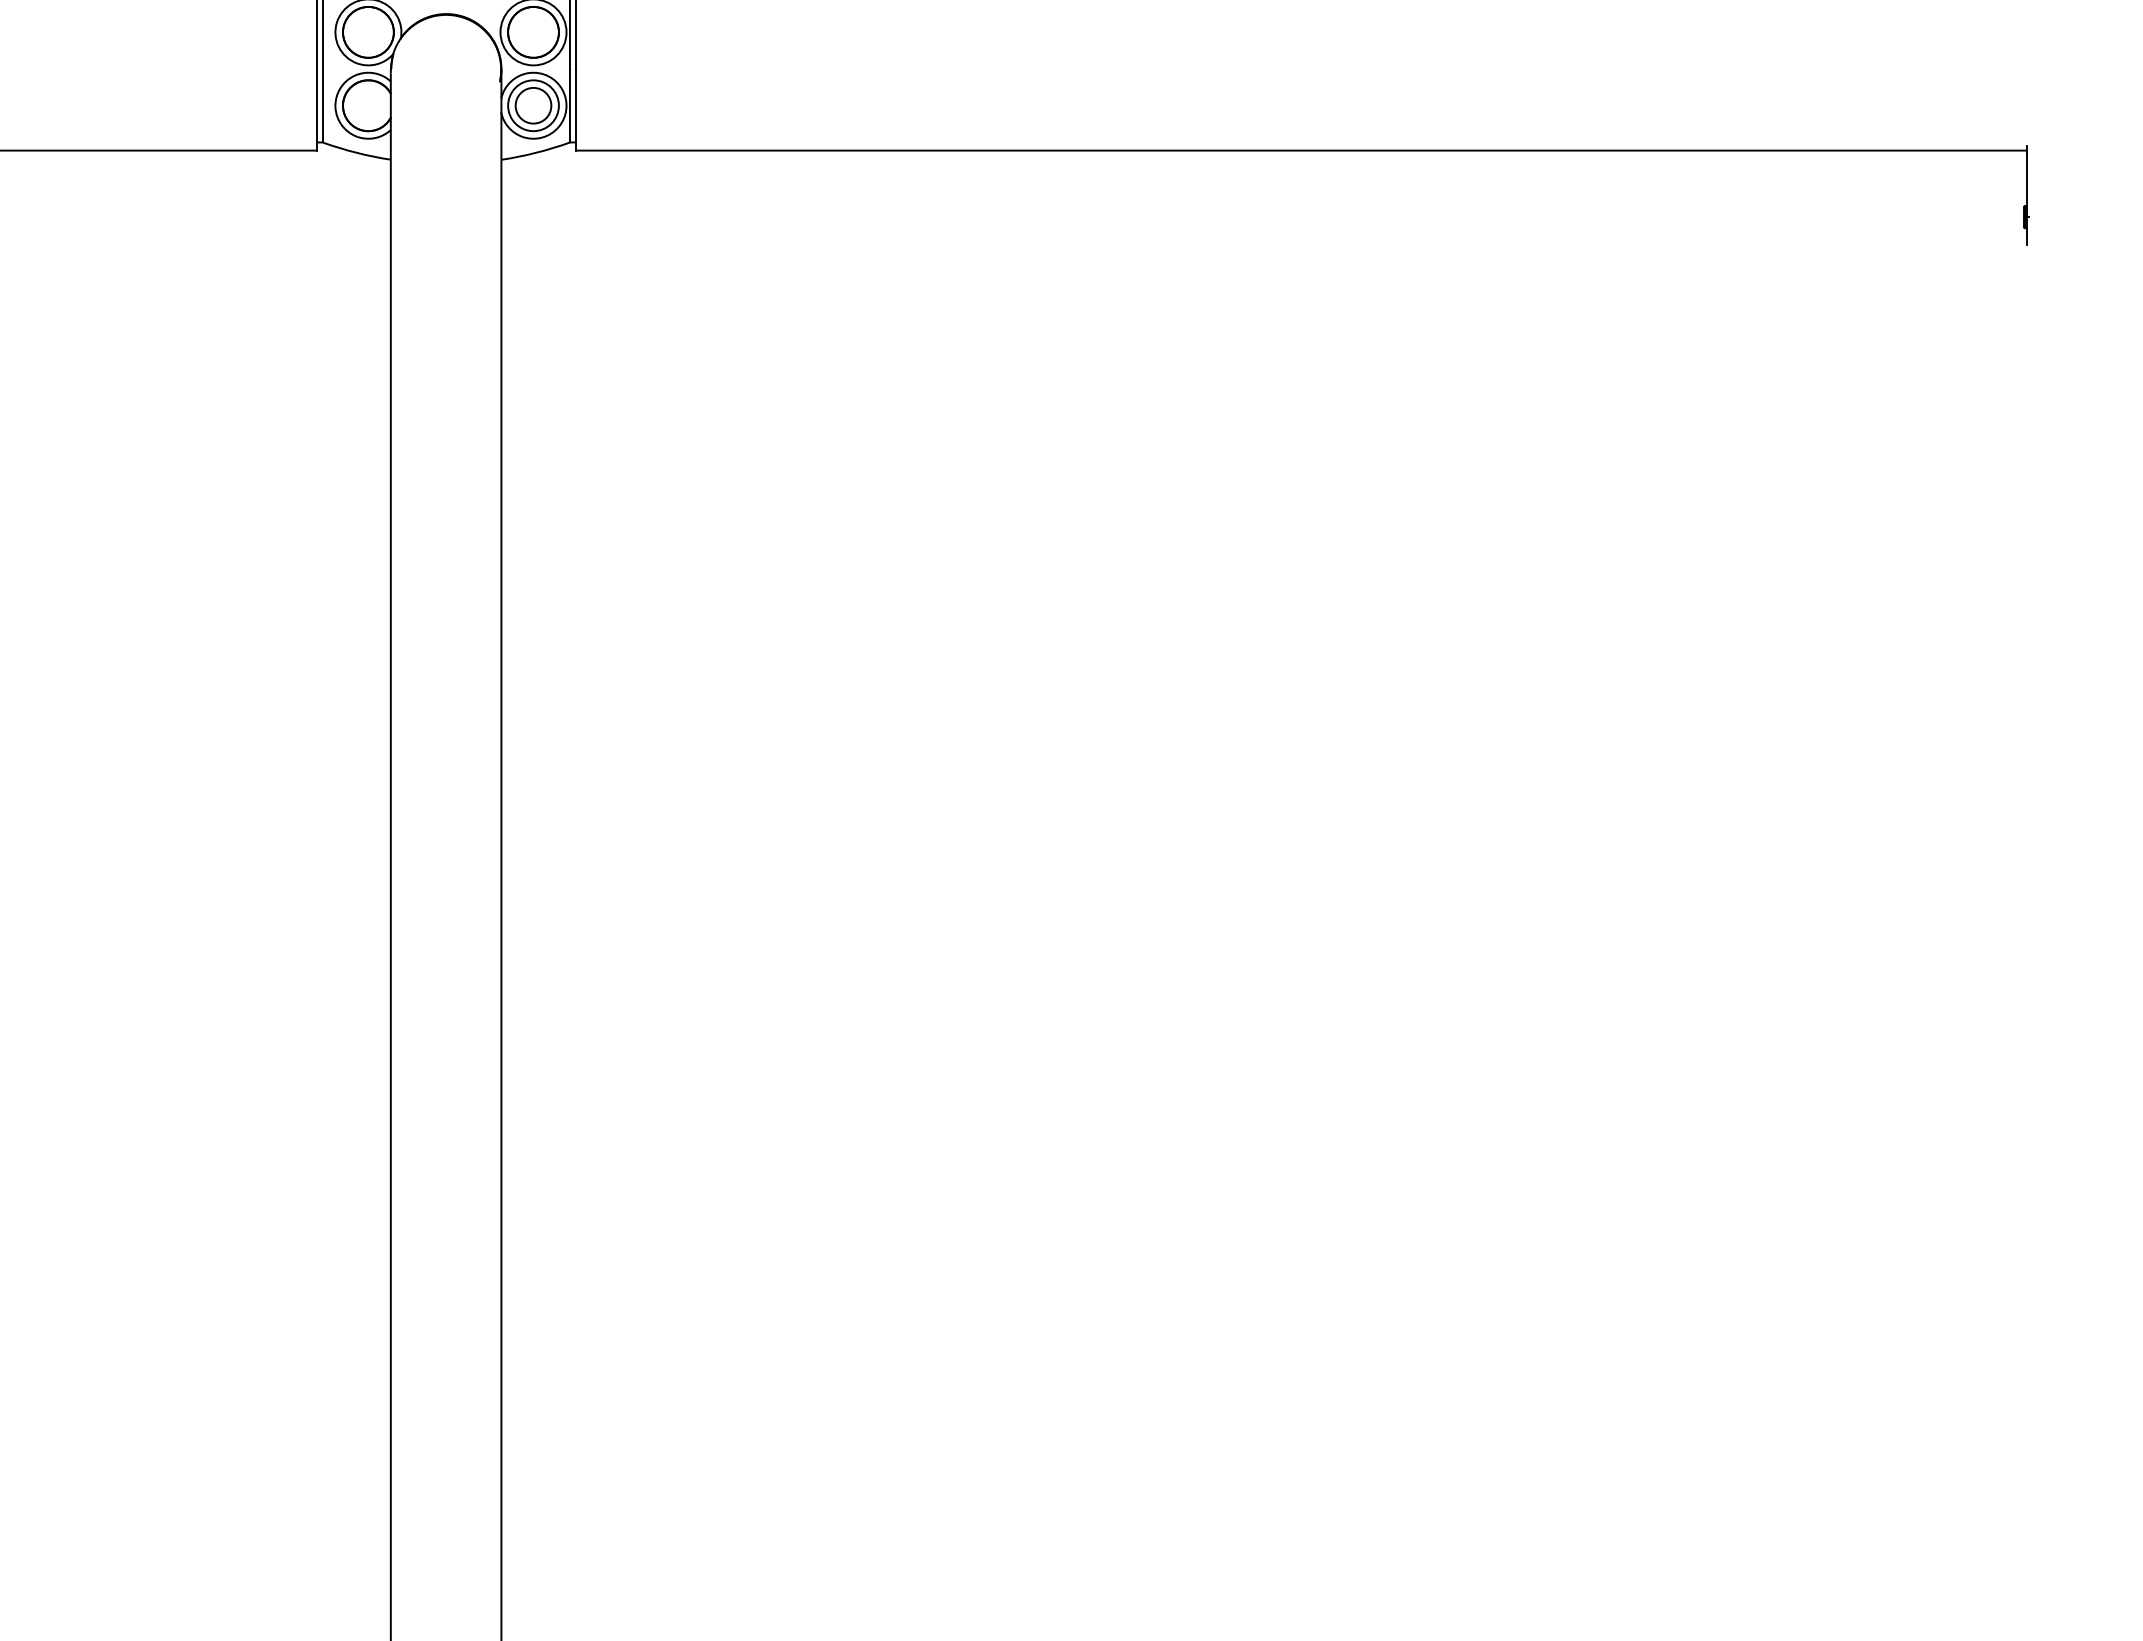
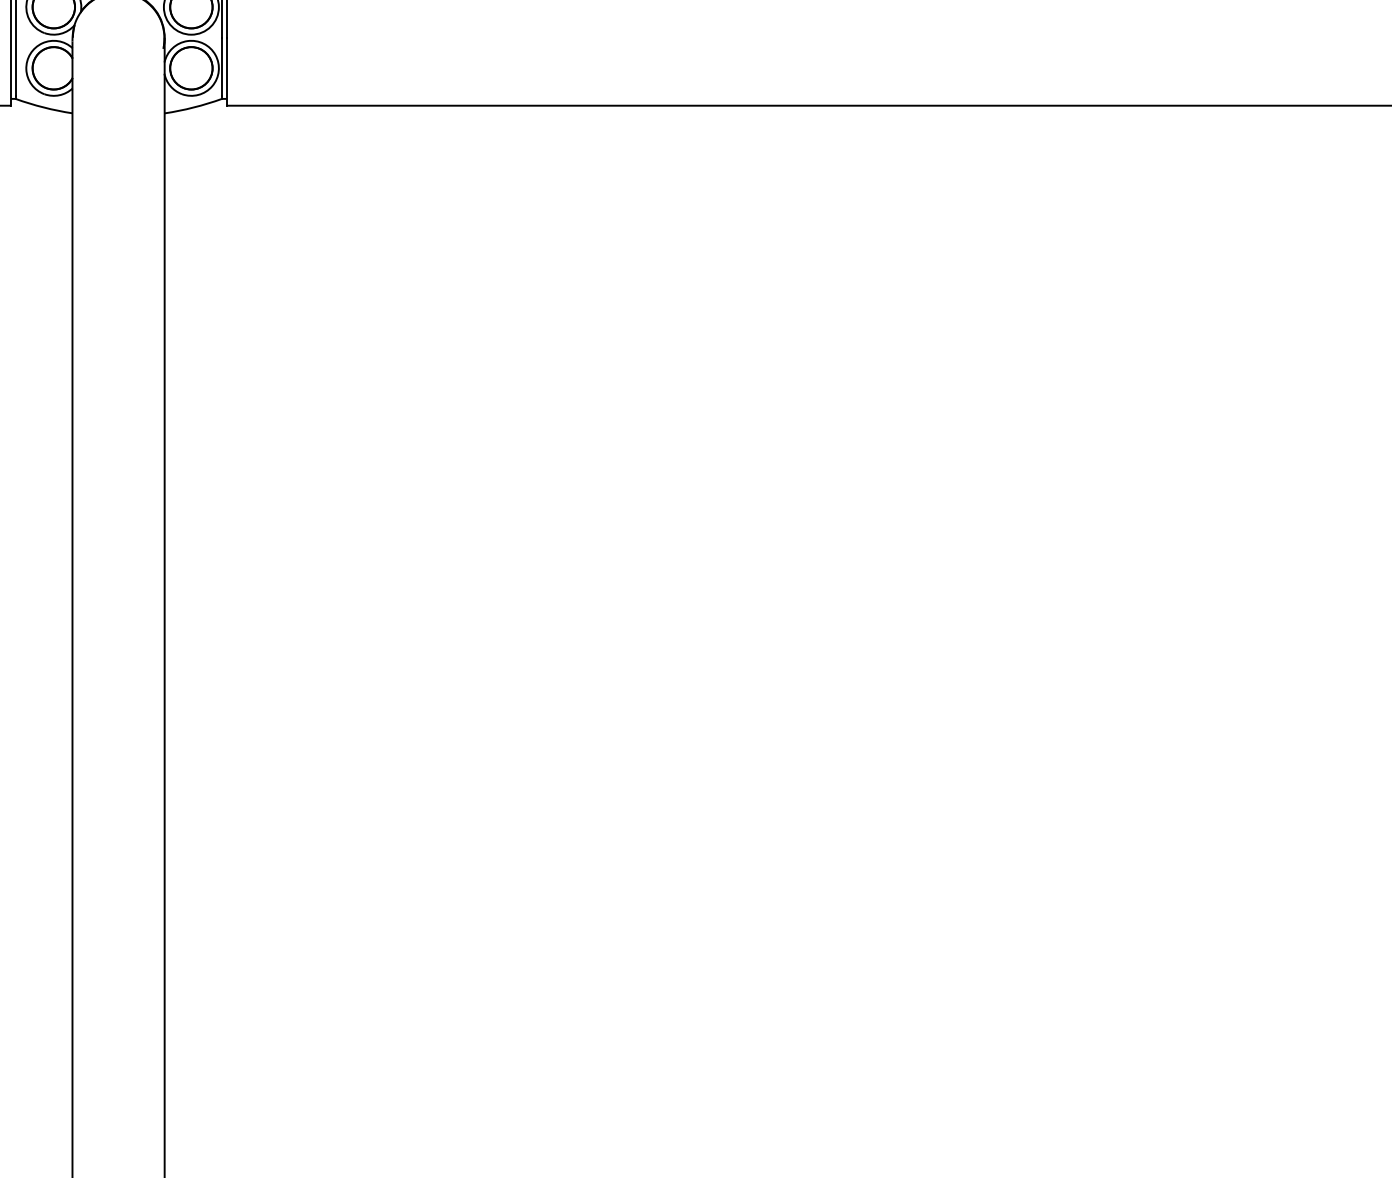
circle: (533, 105) -> (191, 68), size x1.43

